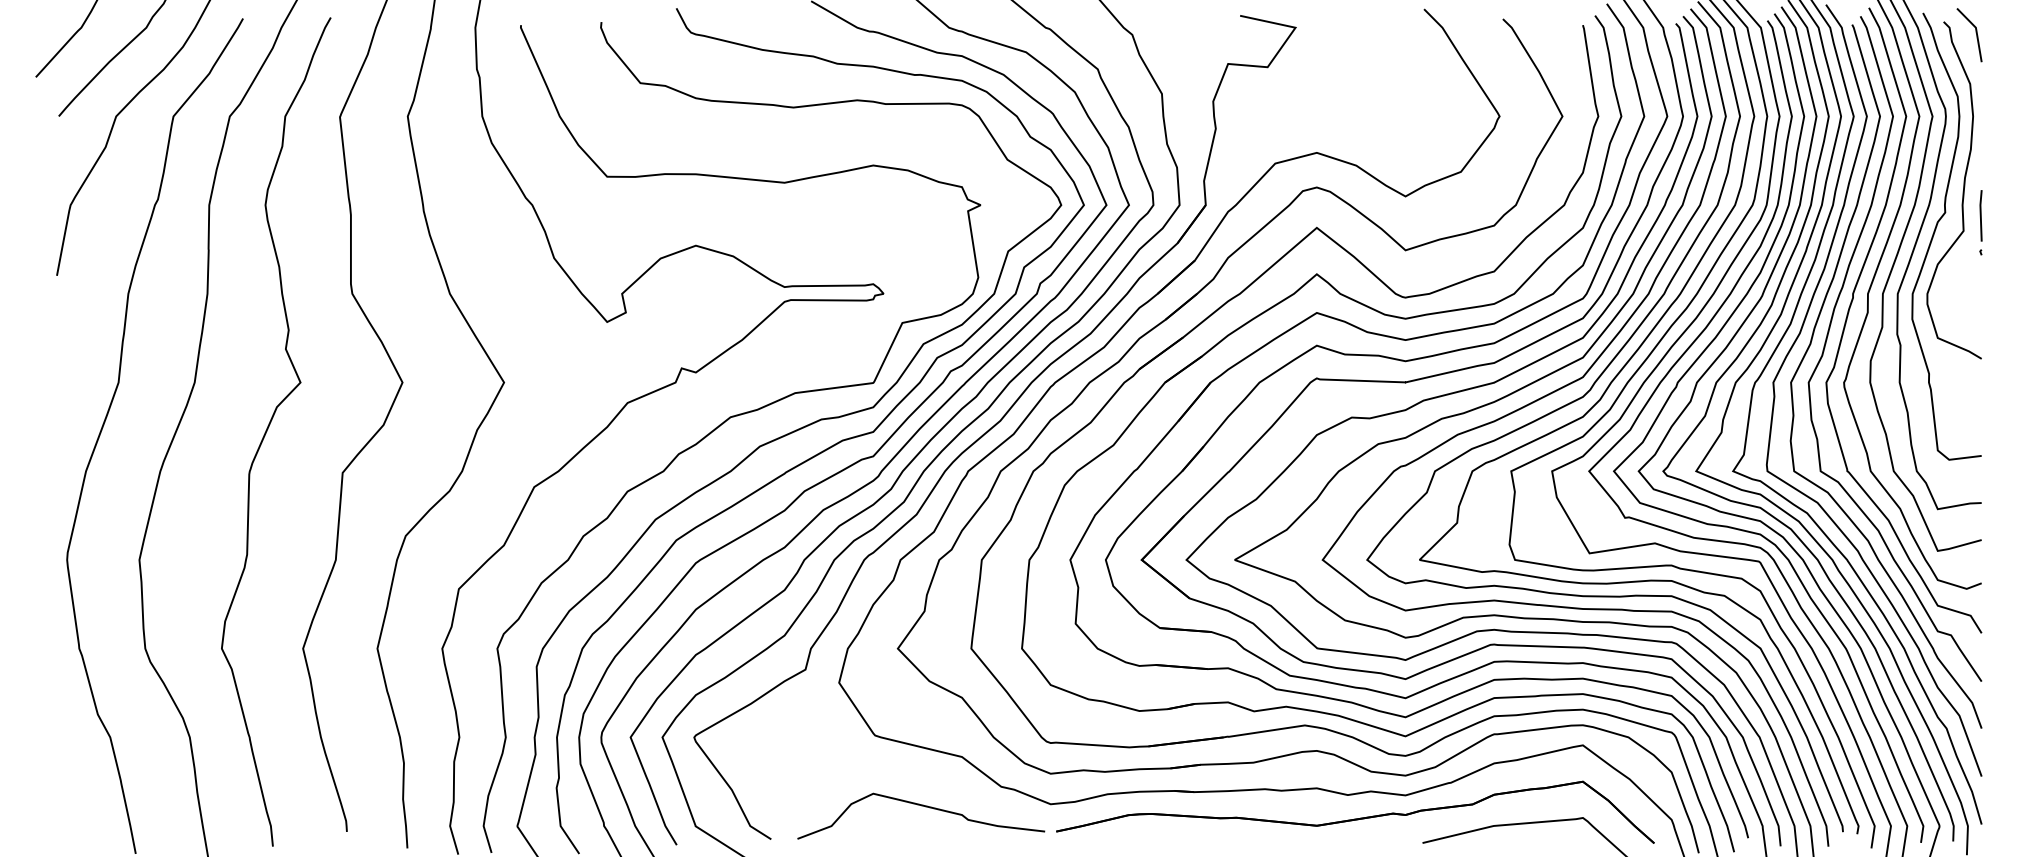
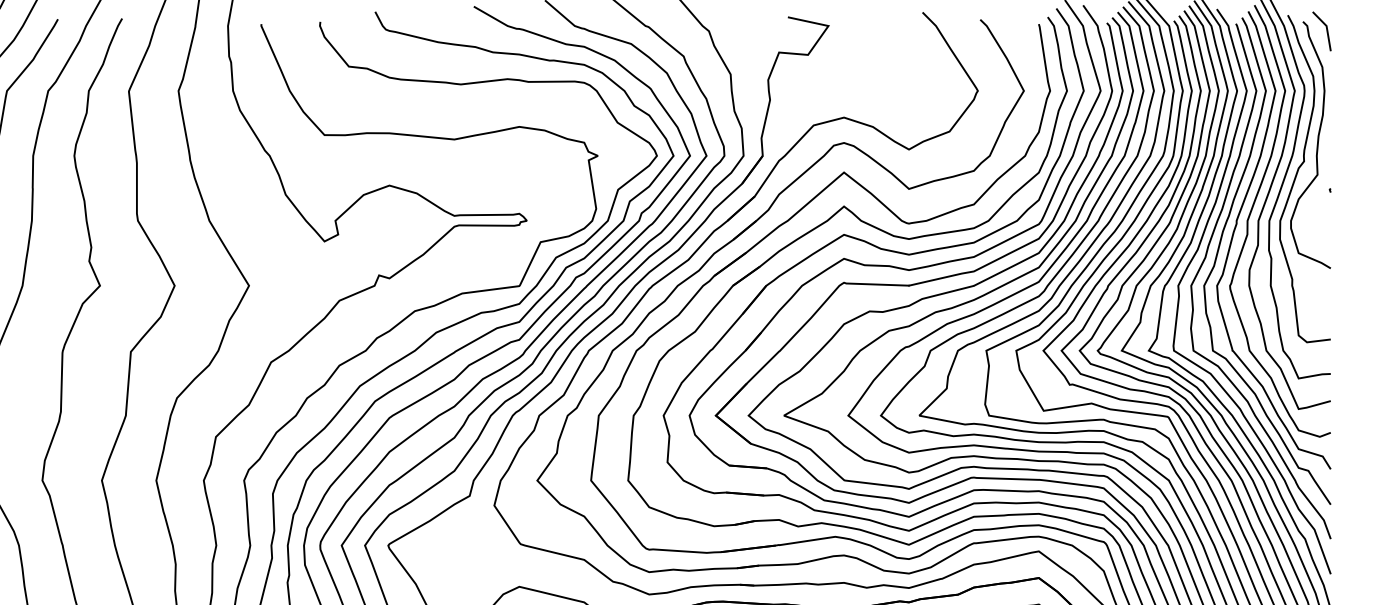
line: (1980, 215) -> (1329, 163), removed

